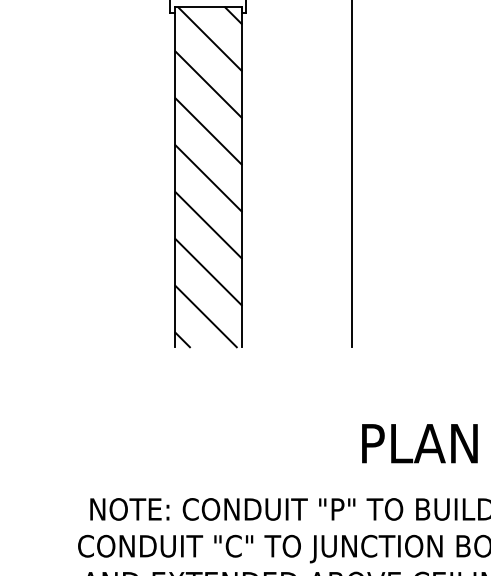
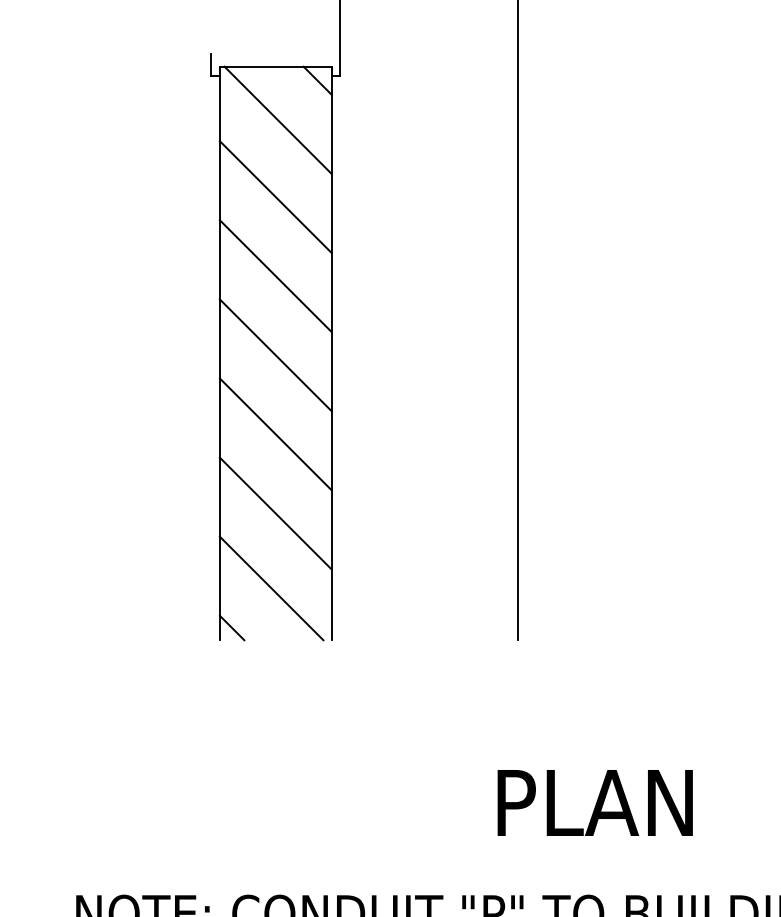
text: (419, 443) -> (594, 802), moved

